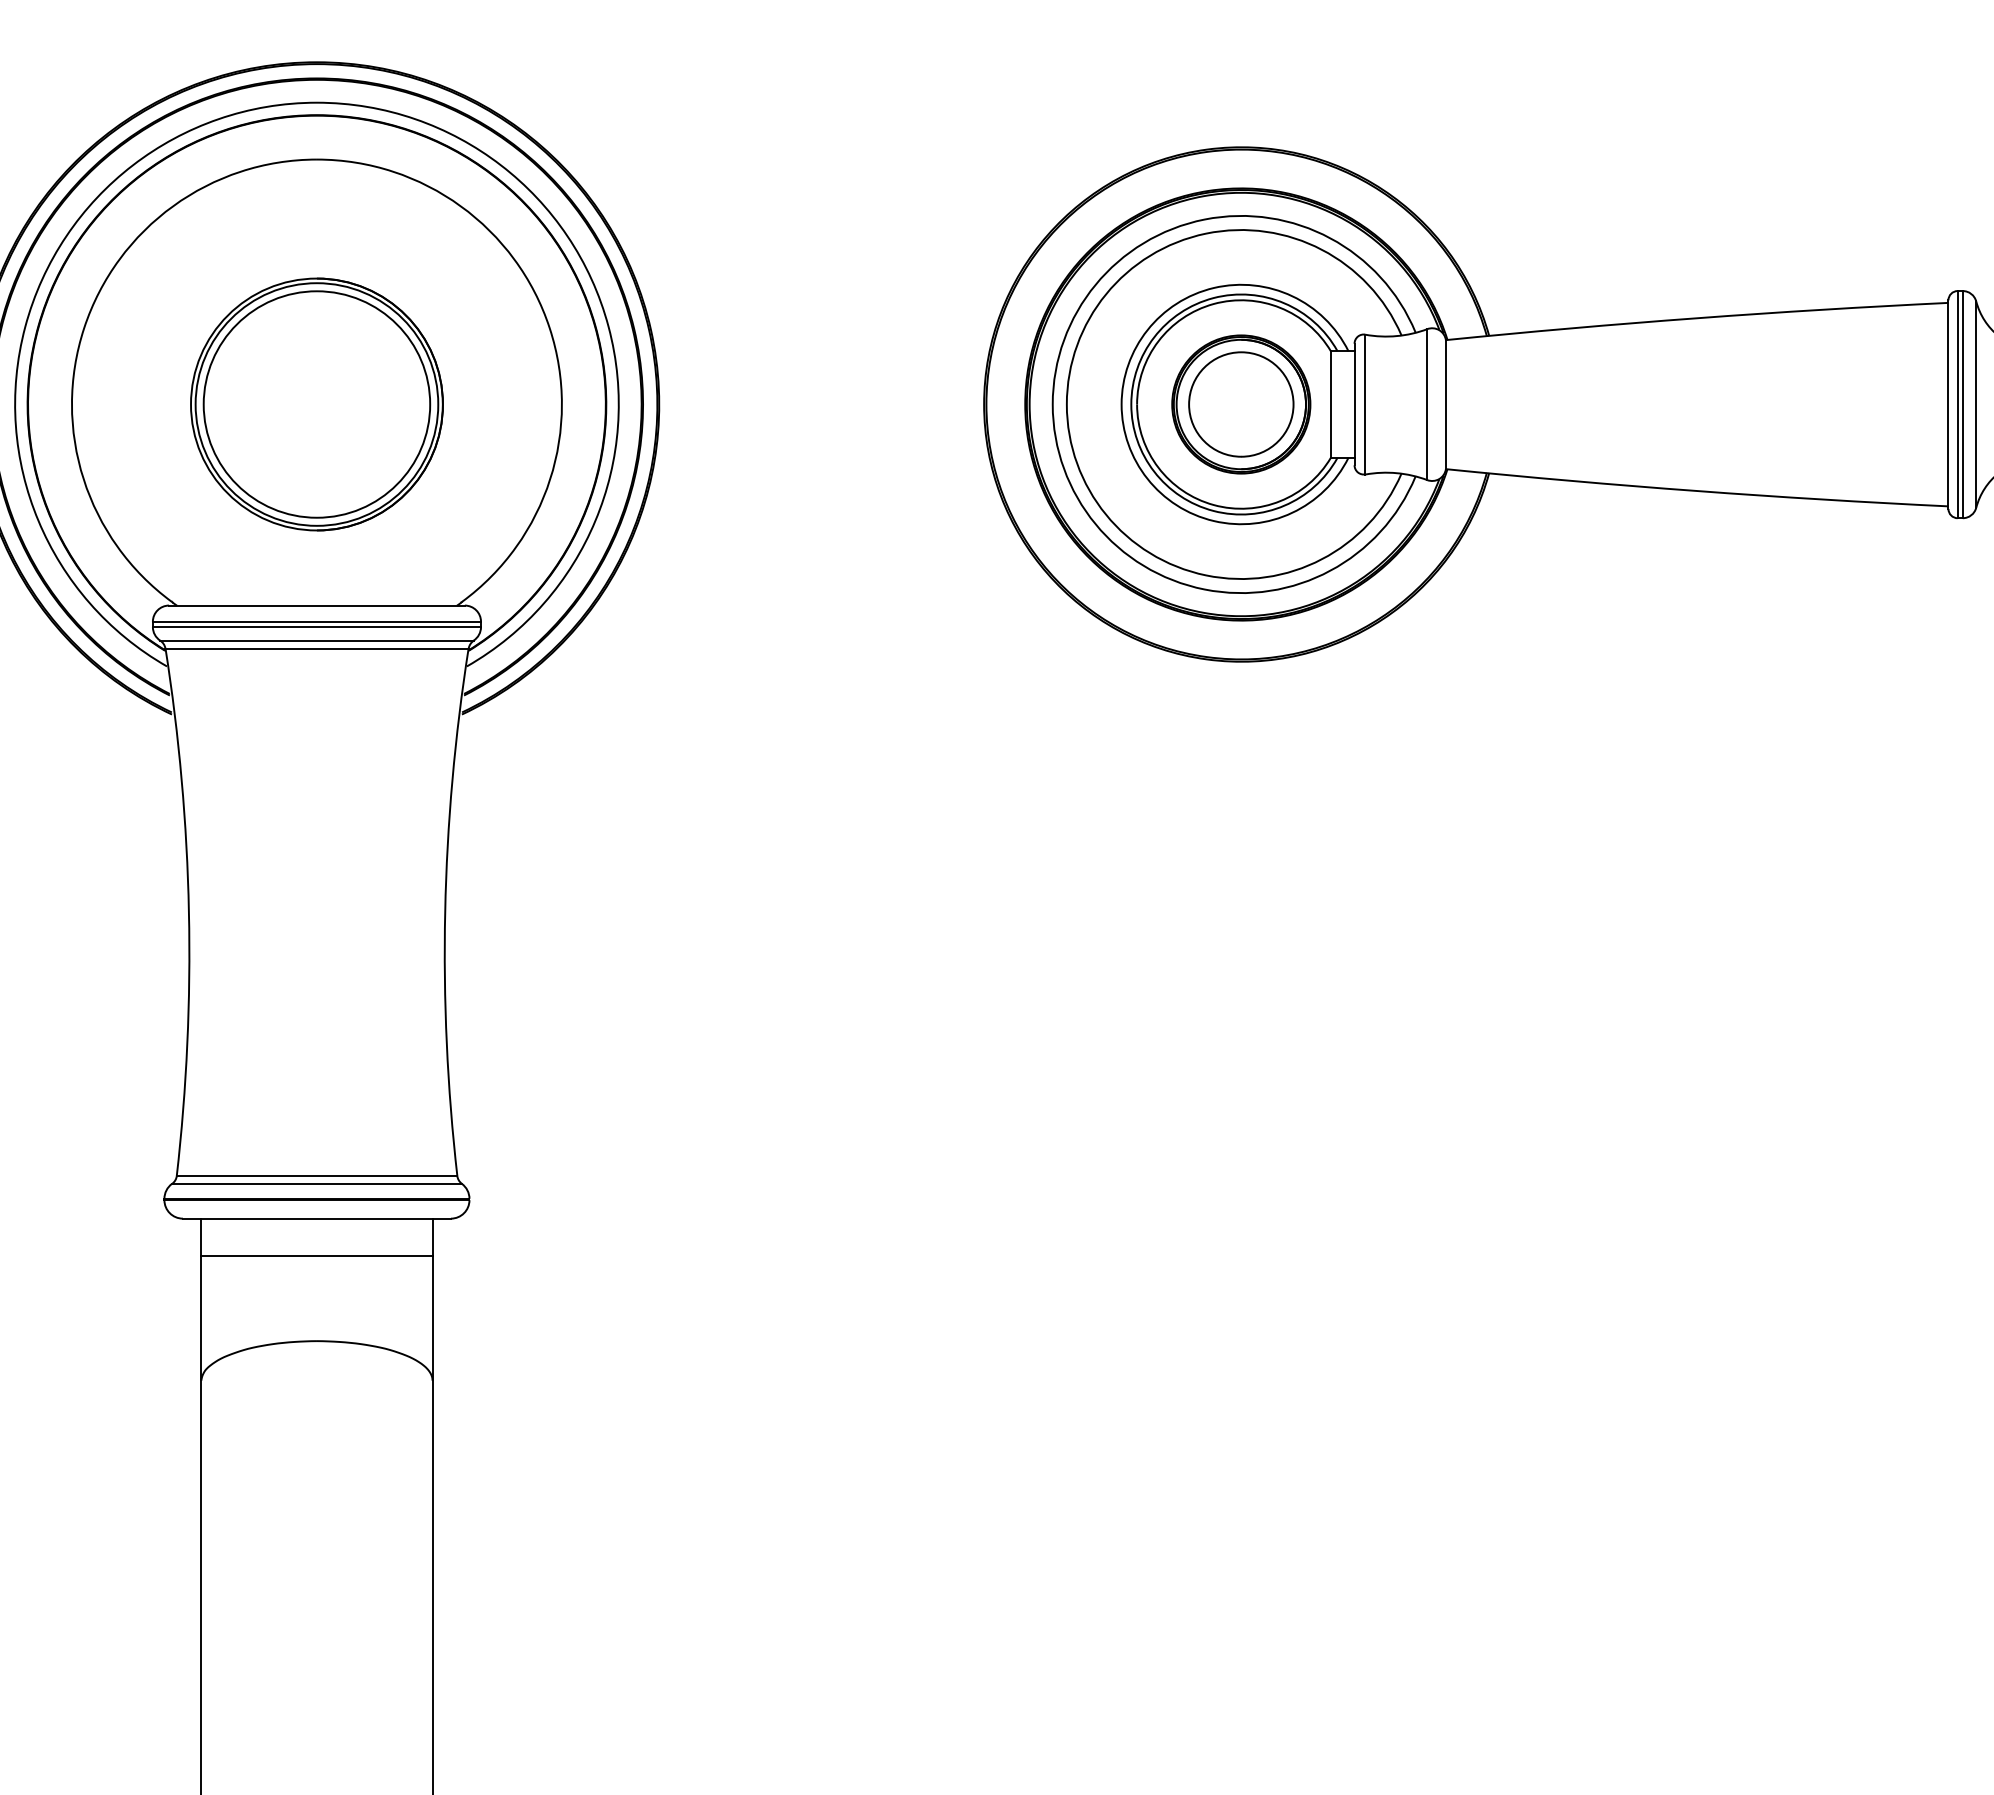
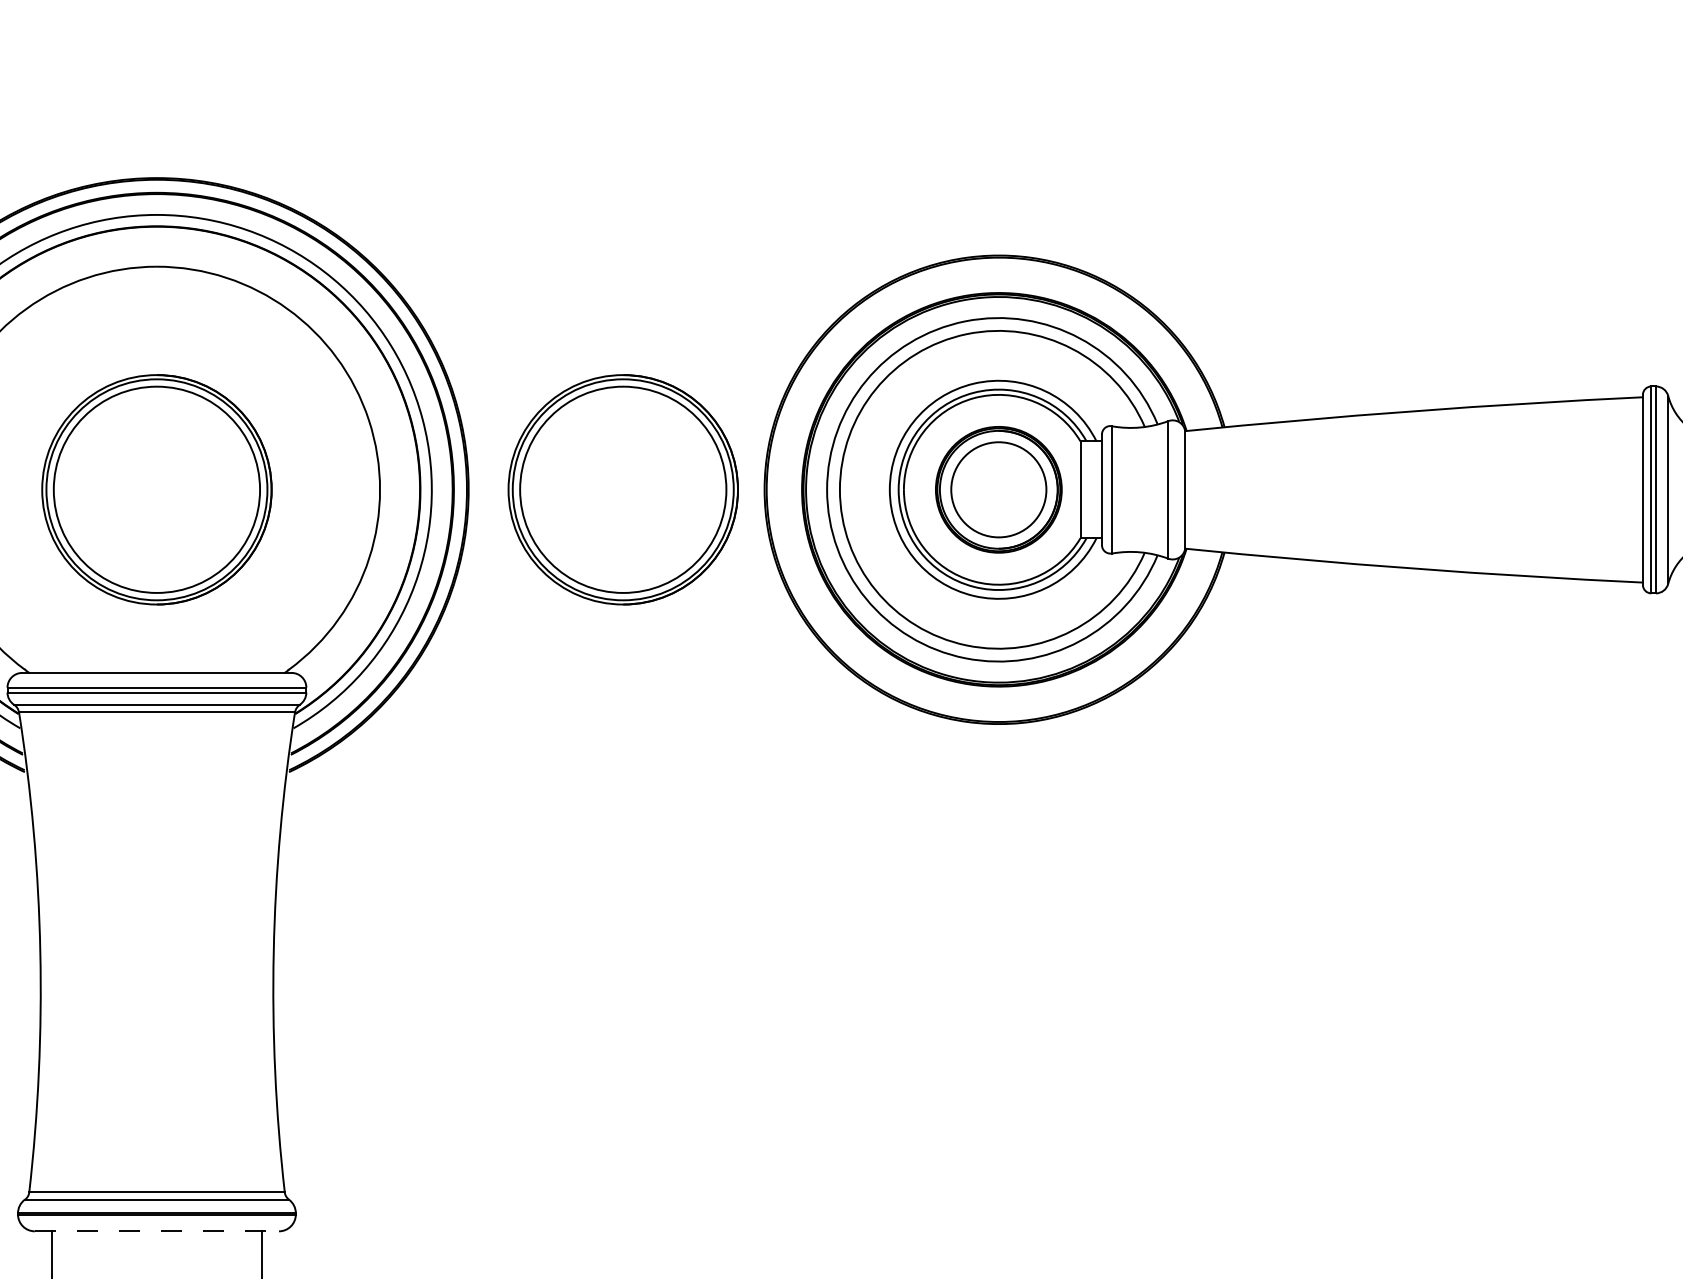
part: (828, 404) -> (622, 489), added
line: (317, 1218) -> (157, 1231), solid -> dashed
line: (316, 1255) -> (156, 1264), removed

